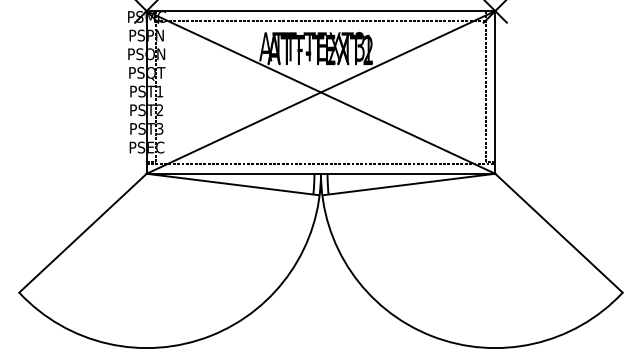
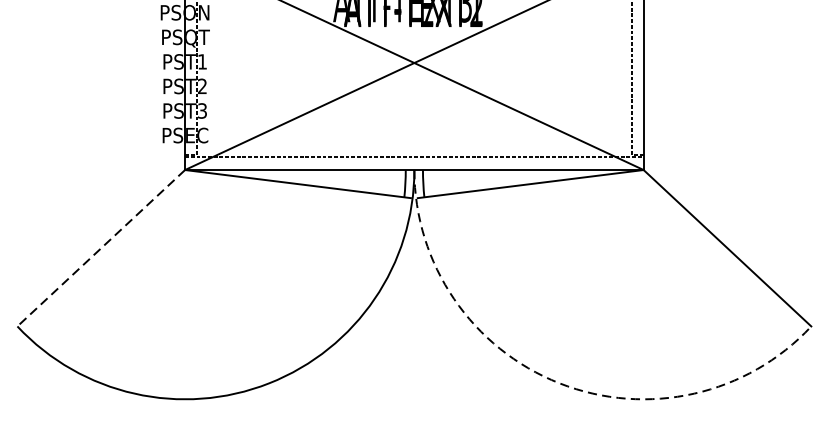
line: (82, 233) -> (100, 248), solid -> dashed
arc: (431, 335) -> (559, 382), solid -> dashed

